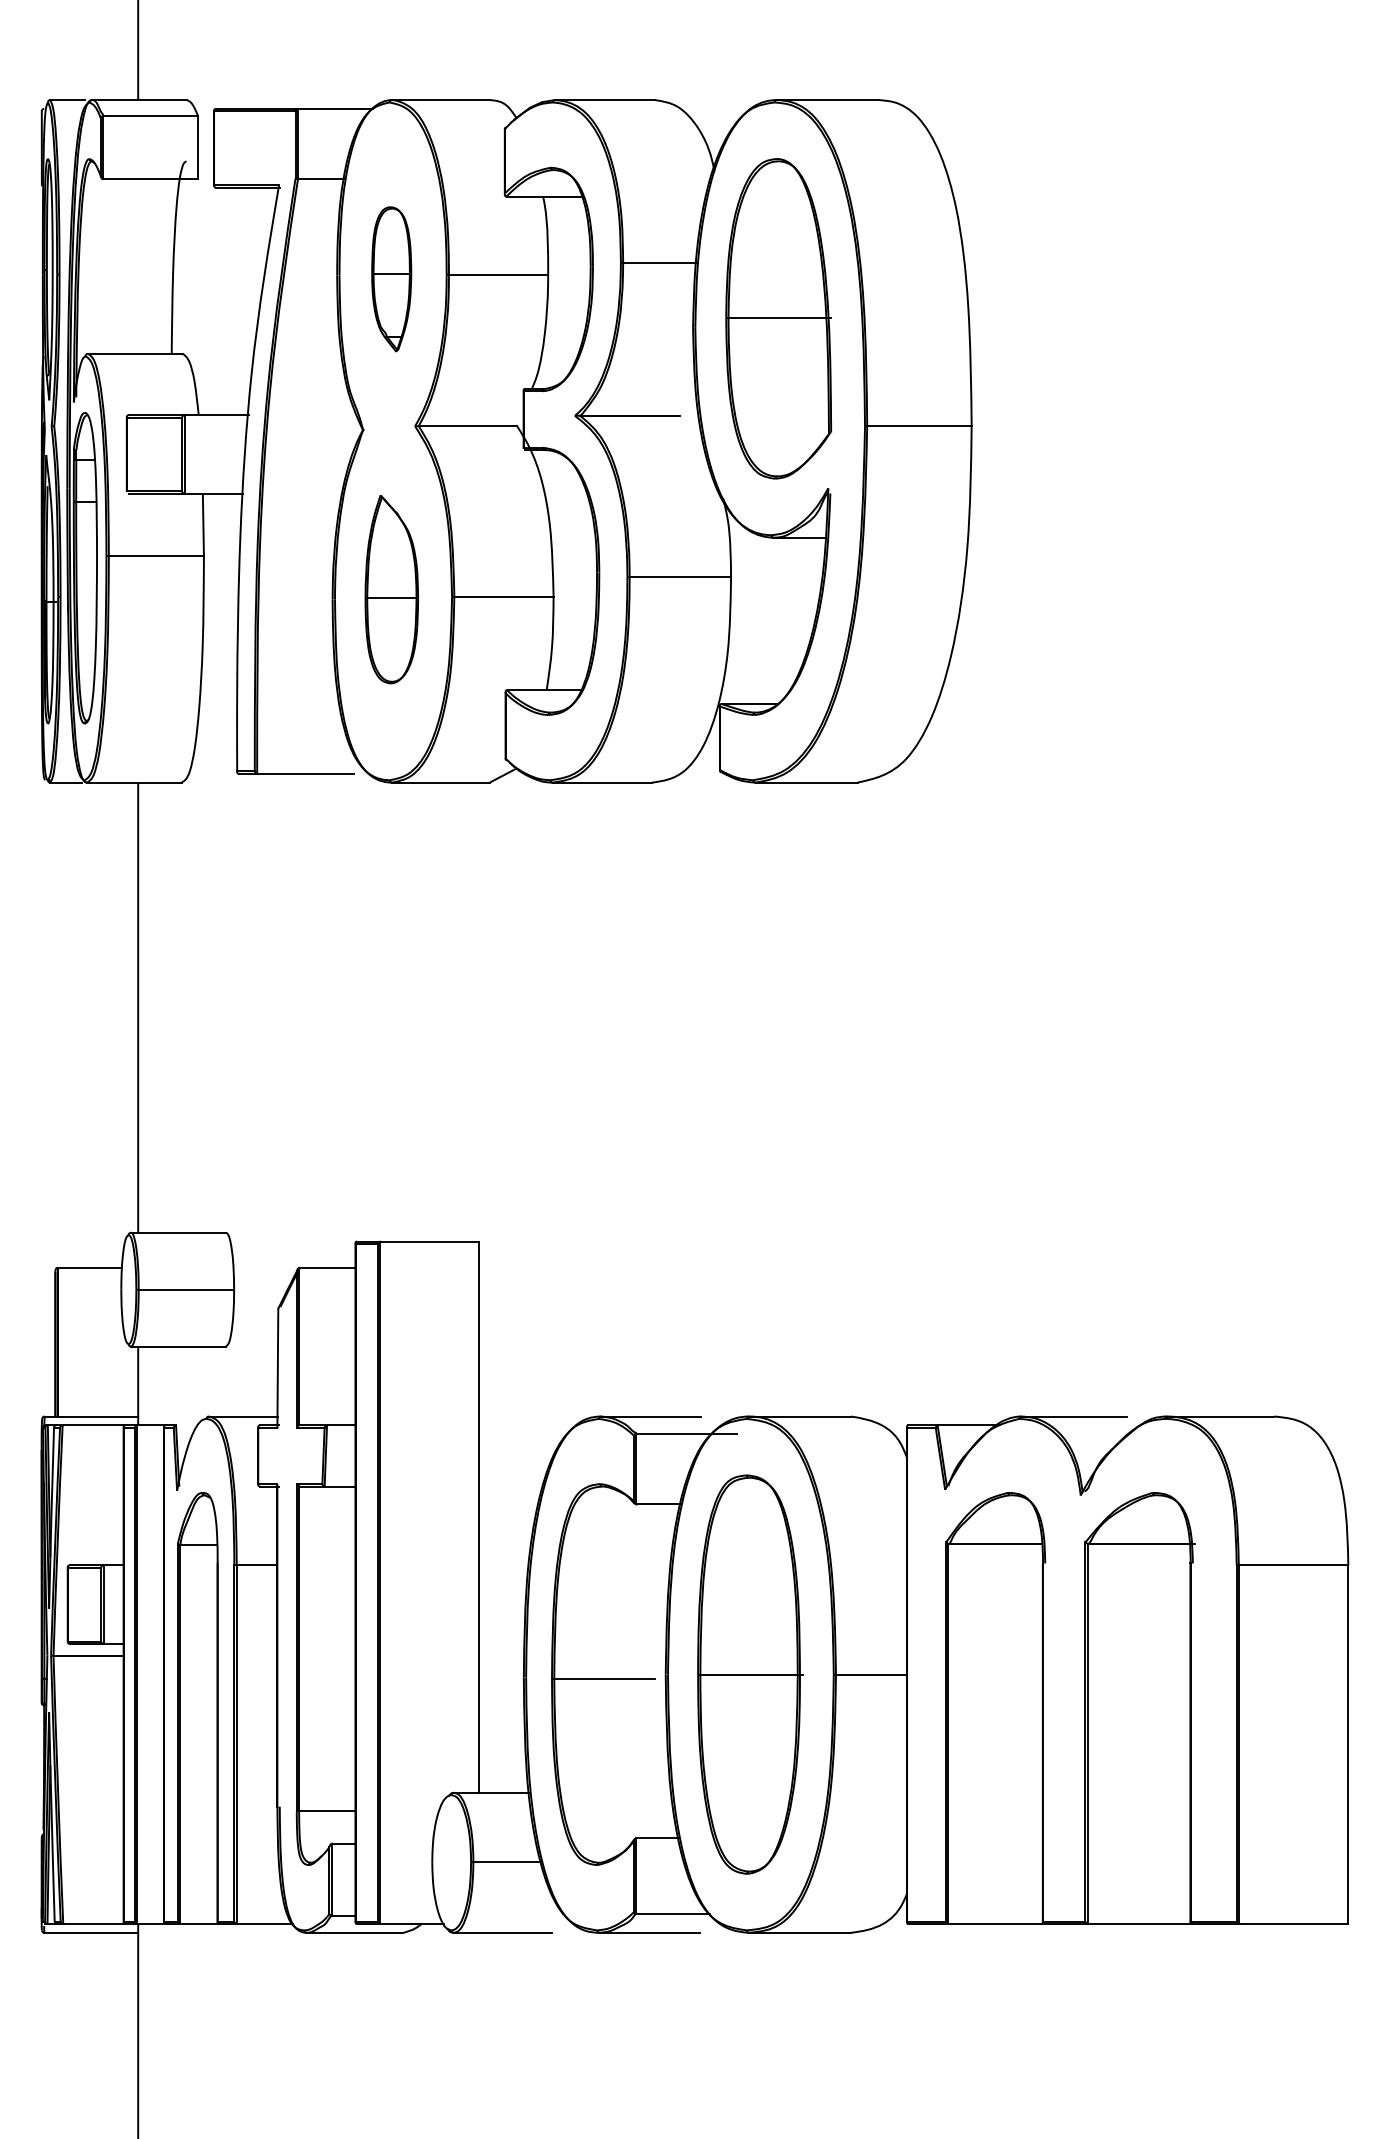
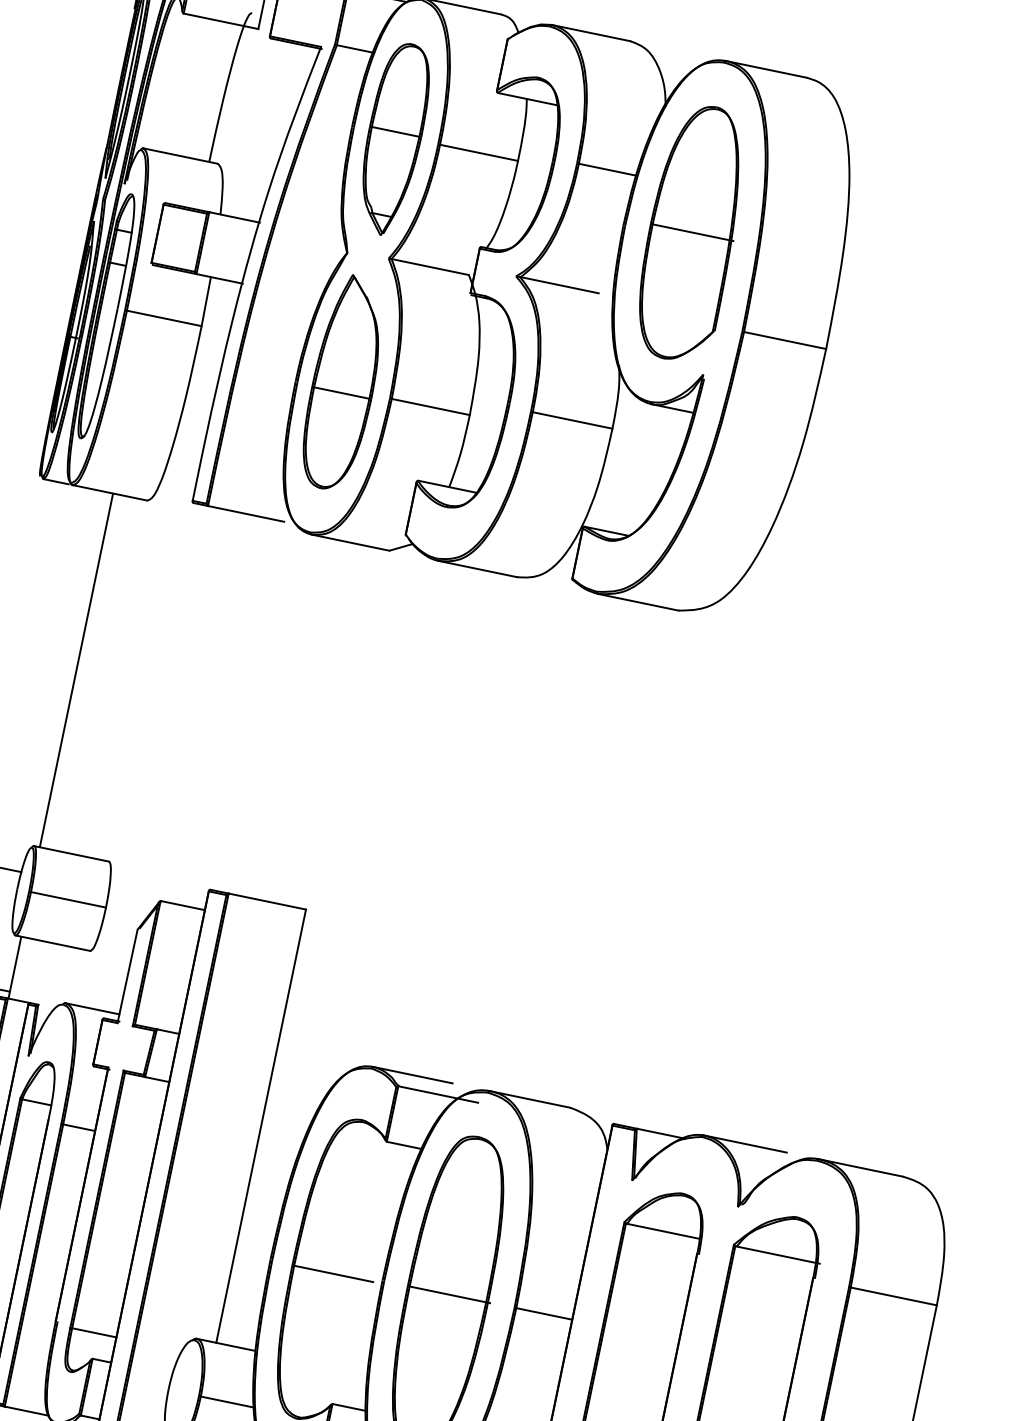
part: (391, 279) -> (394, 139), size x1.67
part: (391, 589) -> (343, 382), size x1.43

